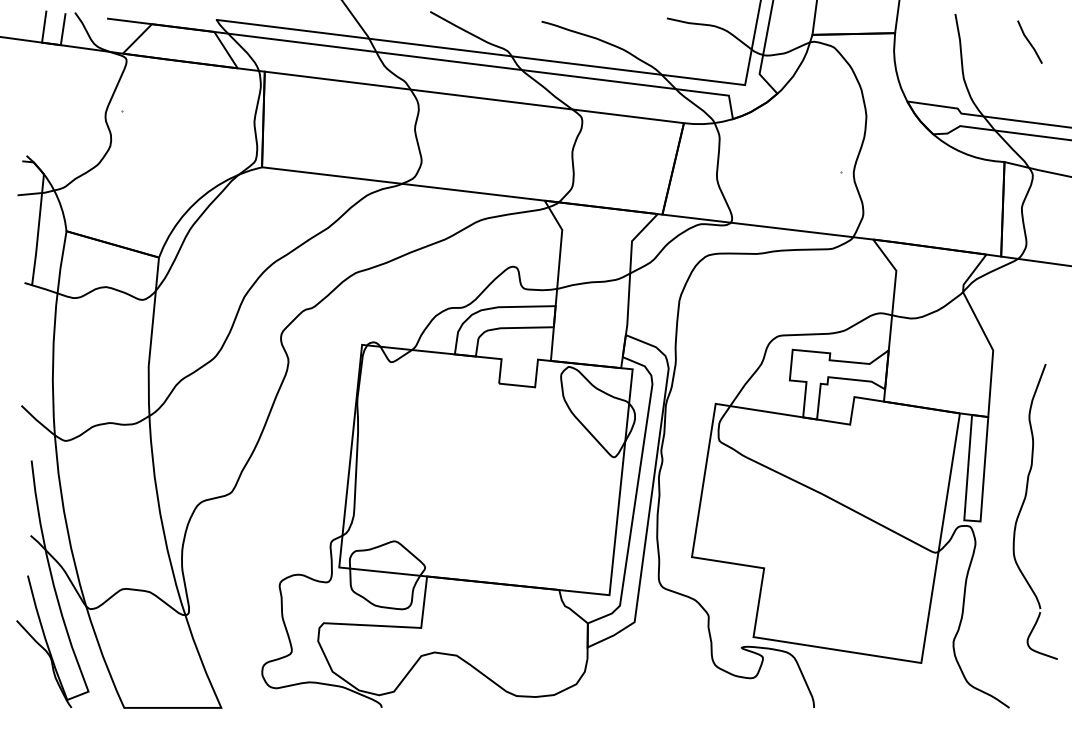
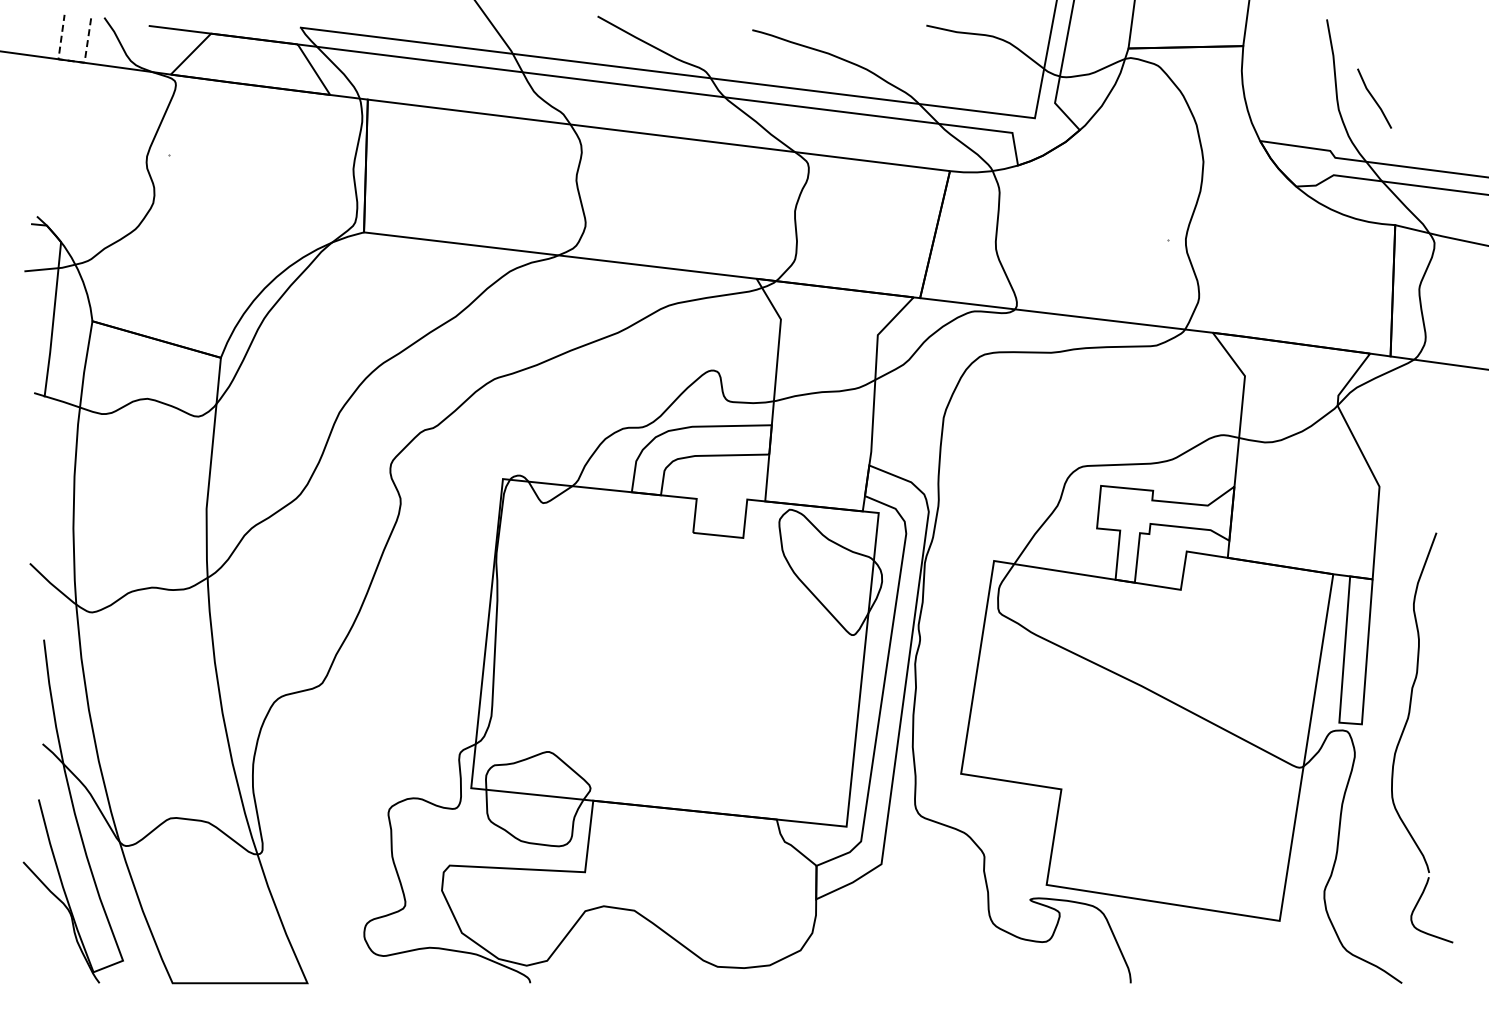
line: (1029, 42) -> (1374, 98), moved
line: (51, 43) -> (71, 60), solid -> dashed
part: (1023, 505) -> (1405, 728), moved

